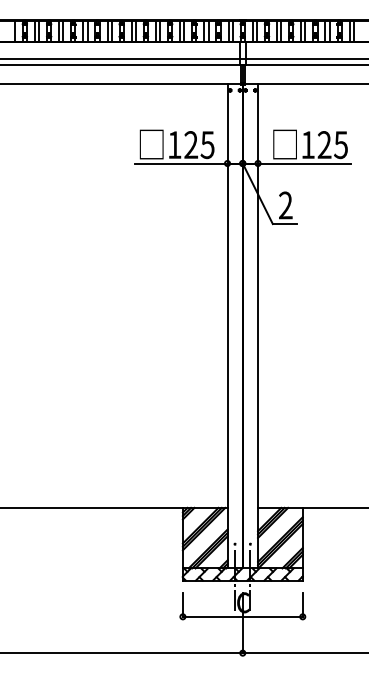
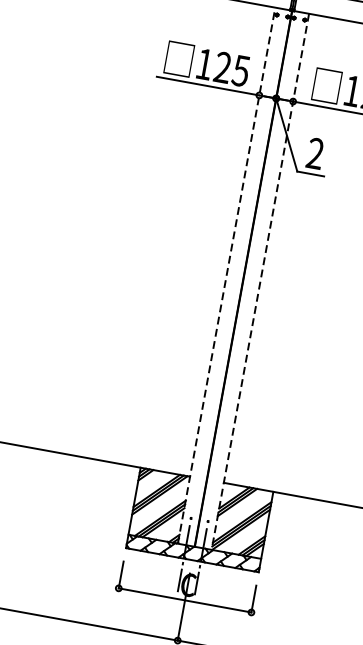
line: (227, 325) -> (226, 274), solid -> dashed
line: (258, 326) -> (260, 282), solid -> dashed

